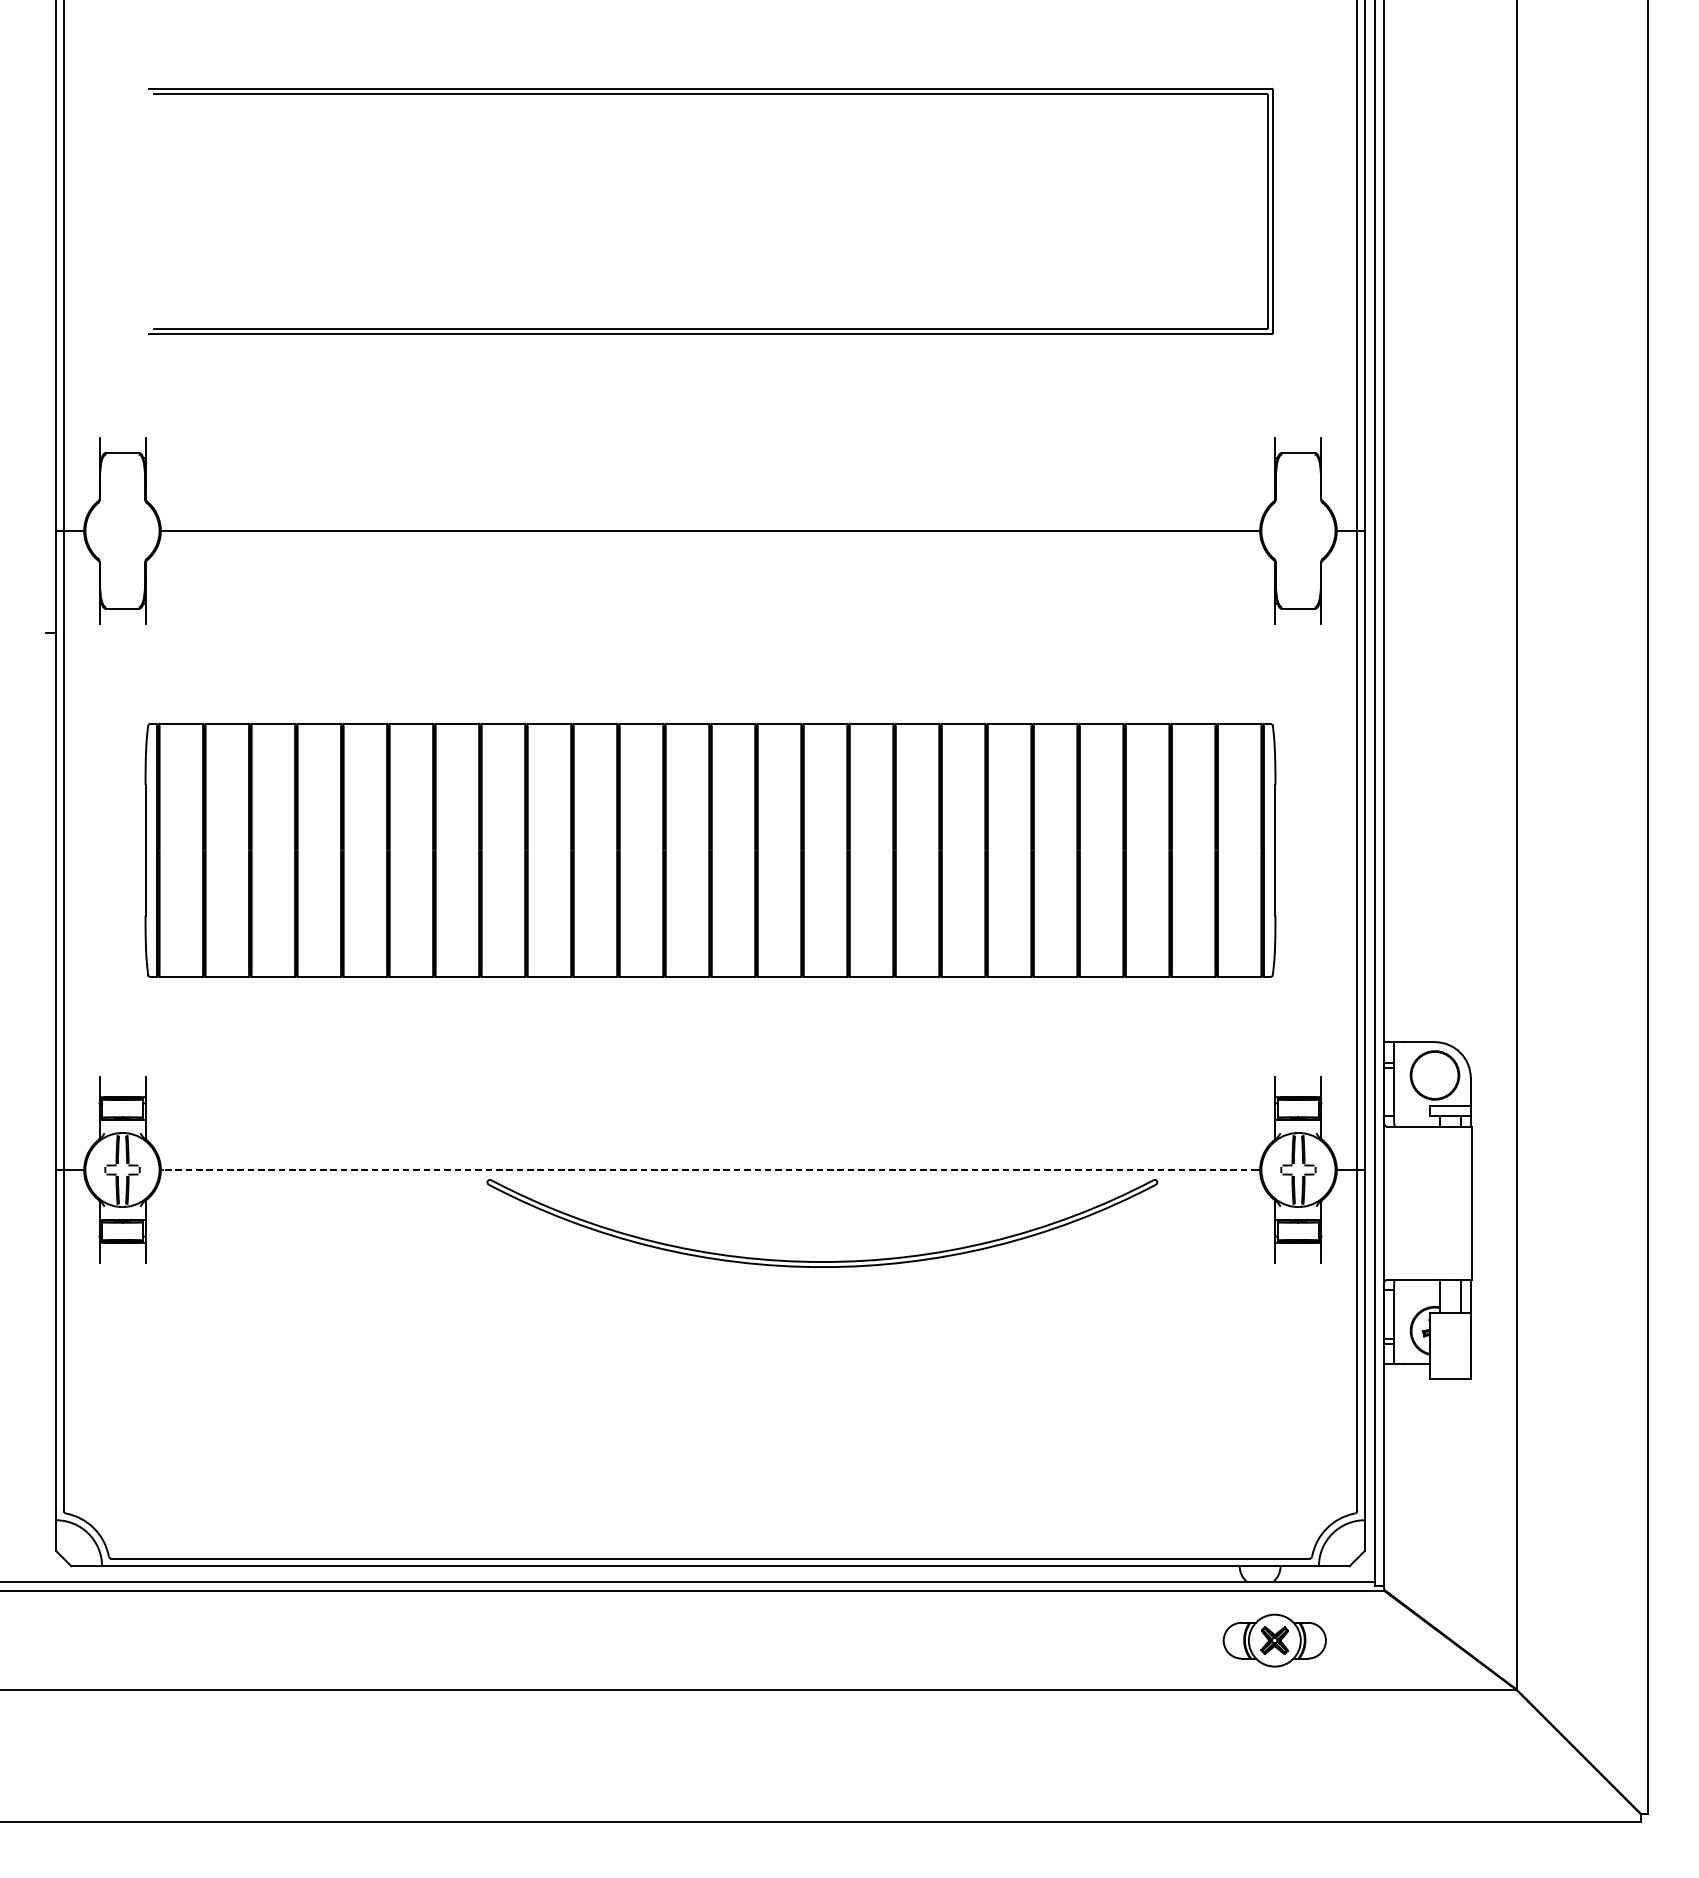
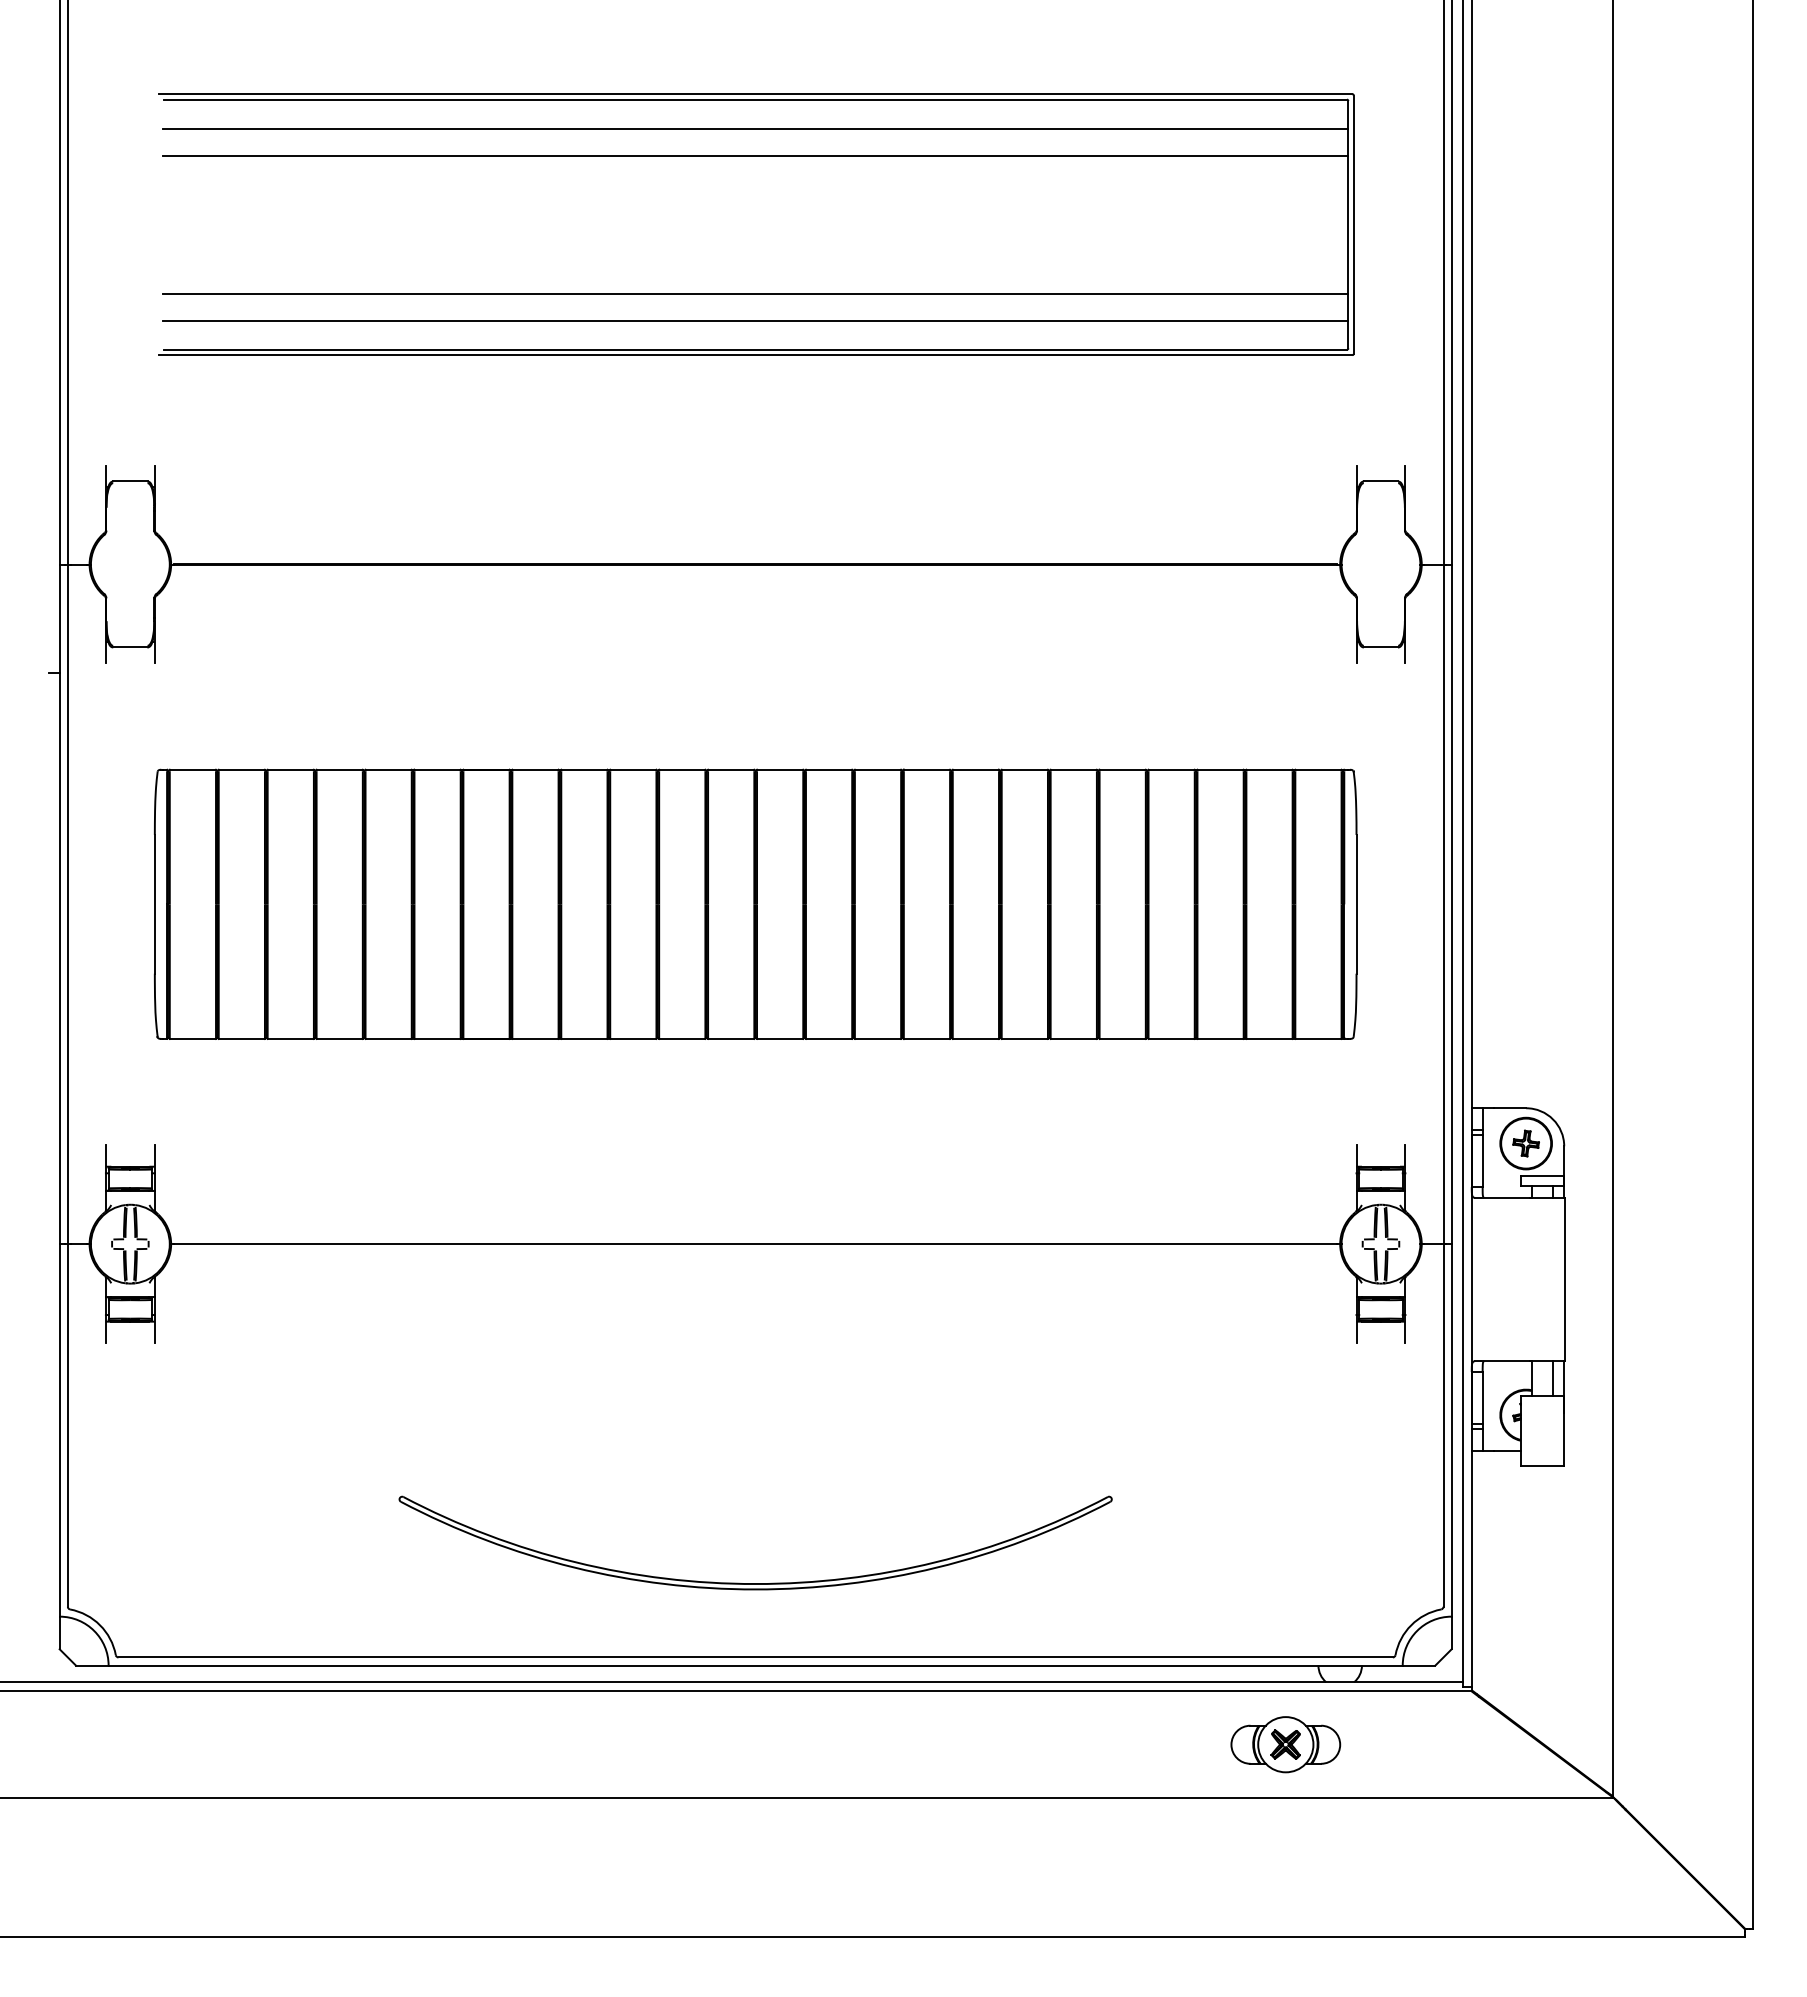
line: (710, 120) -> (755, 128), added
line: (710, 146) -> (755, 155), added
line: (710, 276) -> (755, 293), added
line: (710, 301) -> (755, 320), added
part: (1434, 1075) -> (1525, 1143), added
line: (710, 1170) -> (755, 1244), dashed -> solid
part: (822, 1261) -> (755, 1583), moved
part: (1274, 1640) -> (1285, 1744), moved

